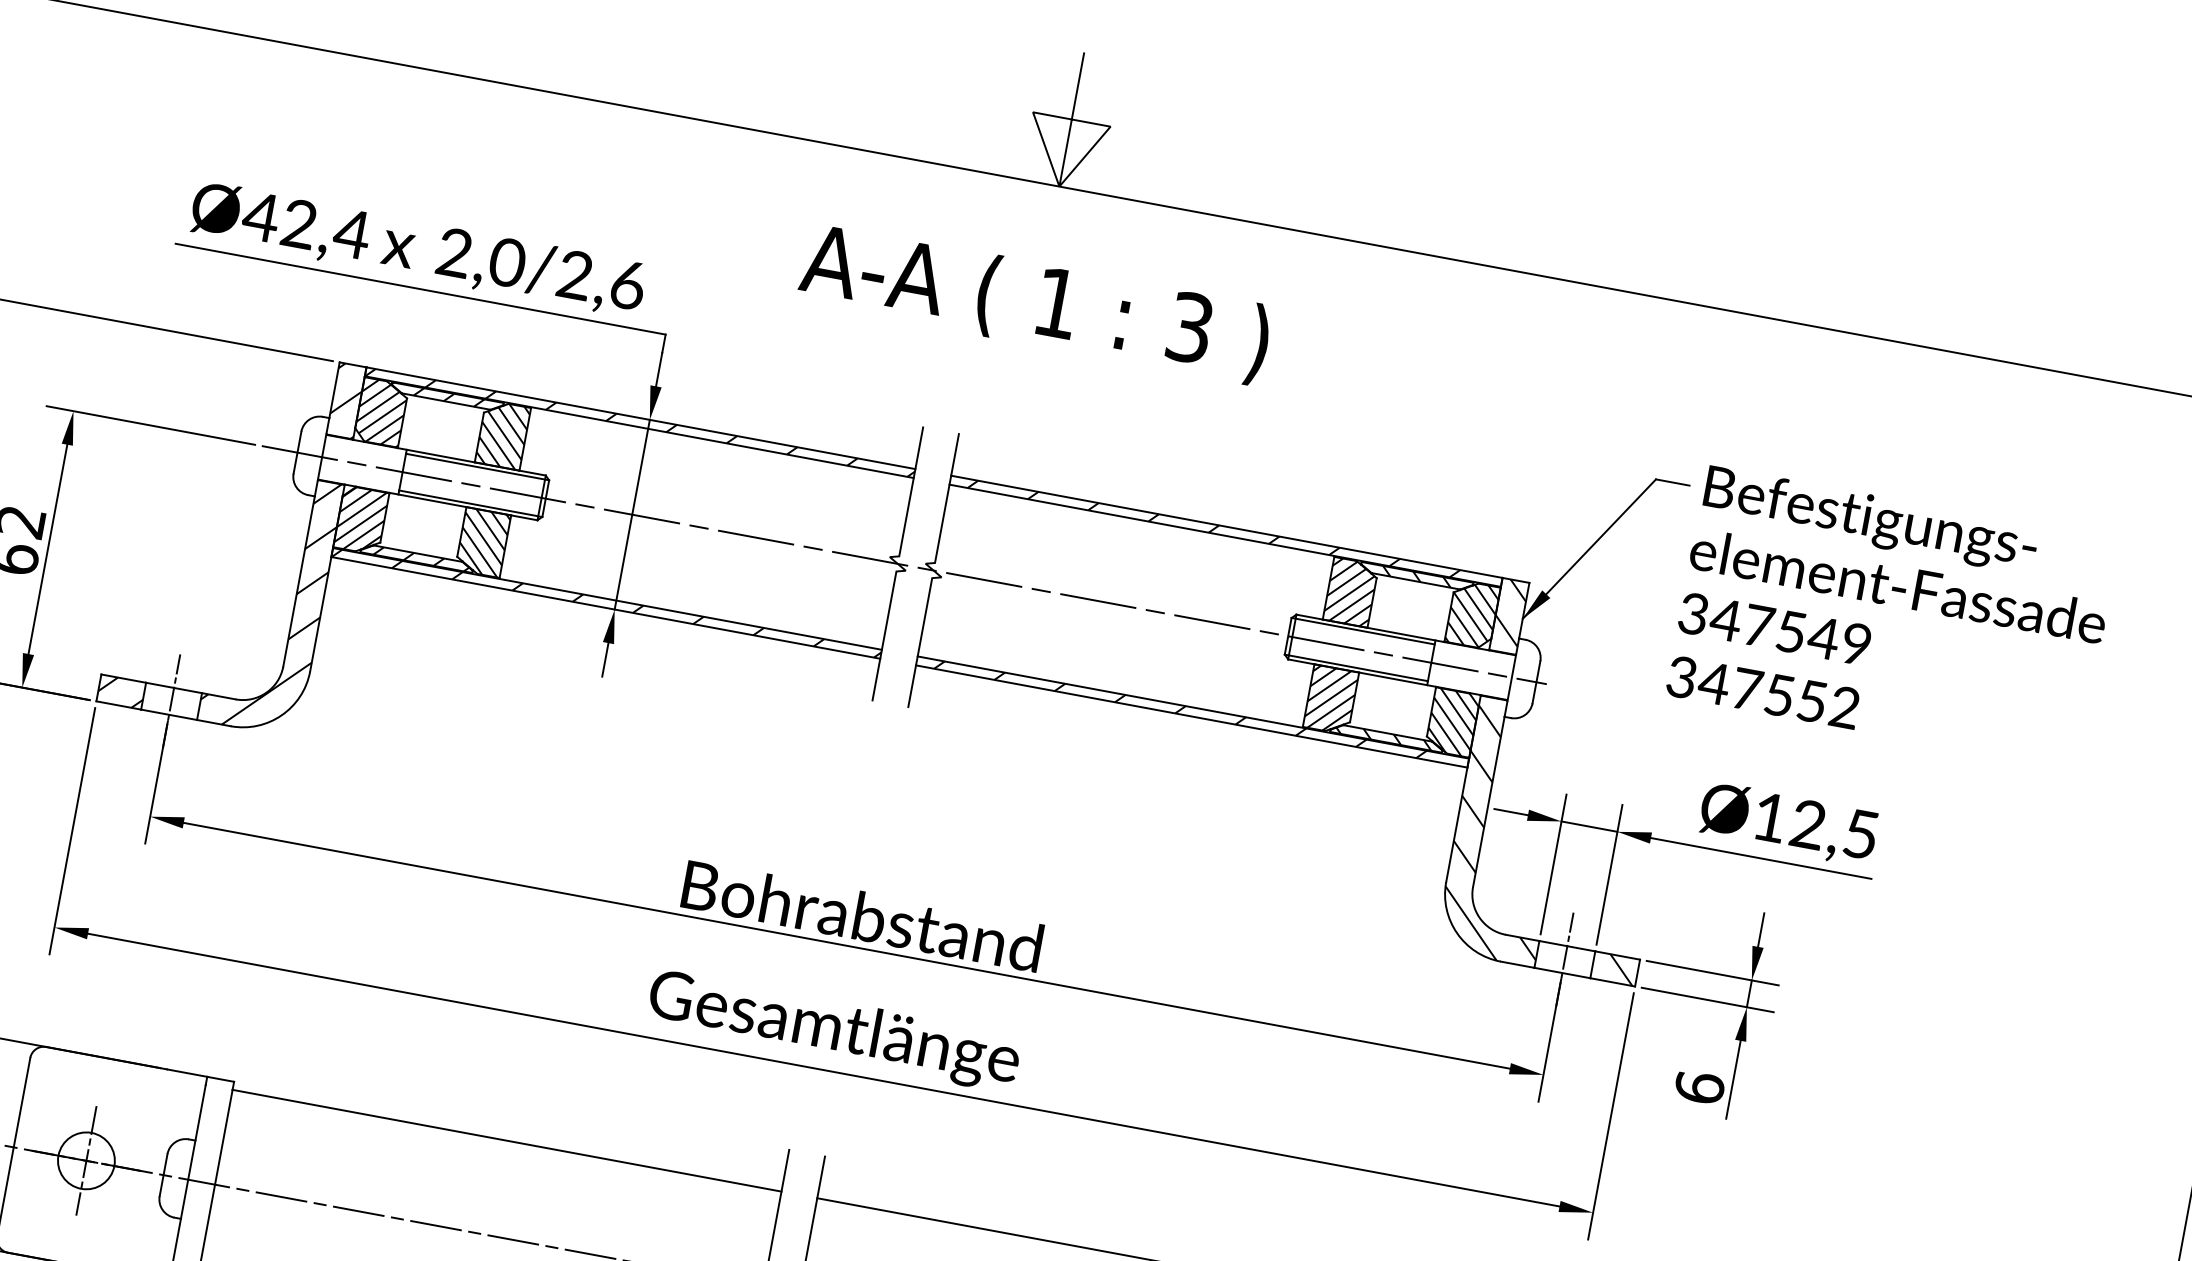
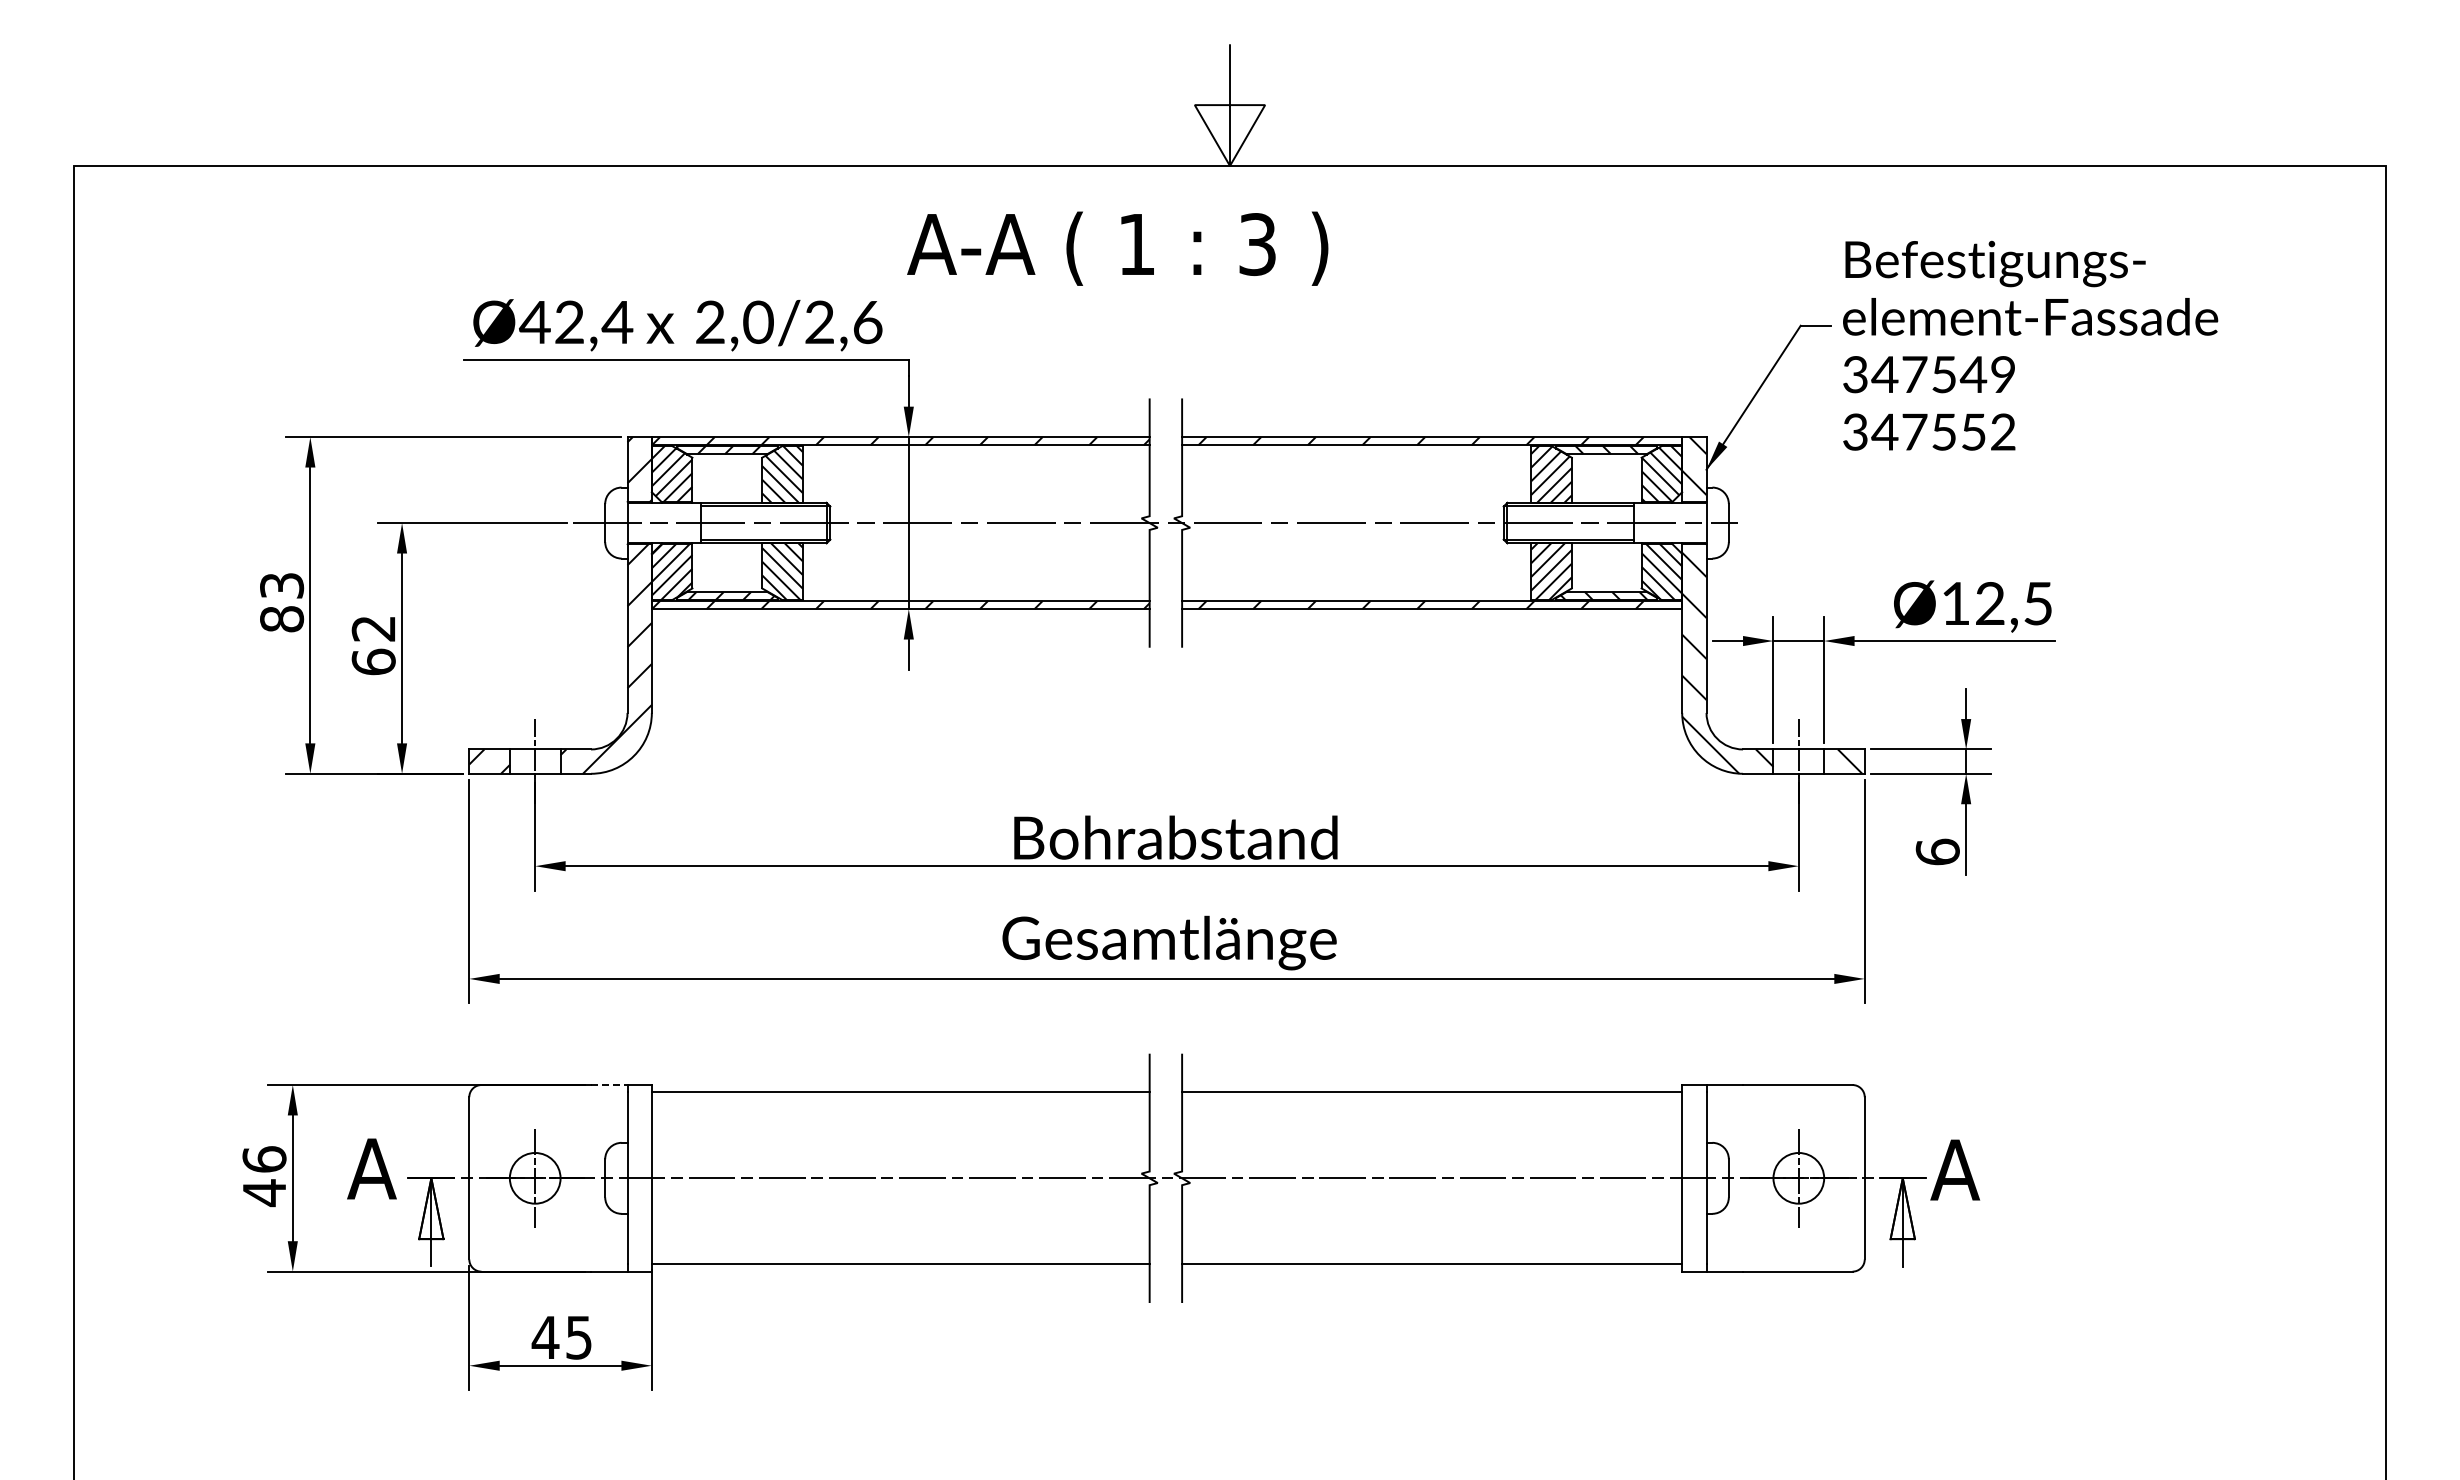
text: (1034, 303) -> (1117, 248), moved
text: (1892, 617) -> (2030, 345), moved
line: (187, 1073) -> (609, 1085), solid -> dashed

